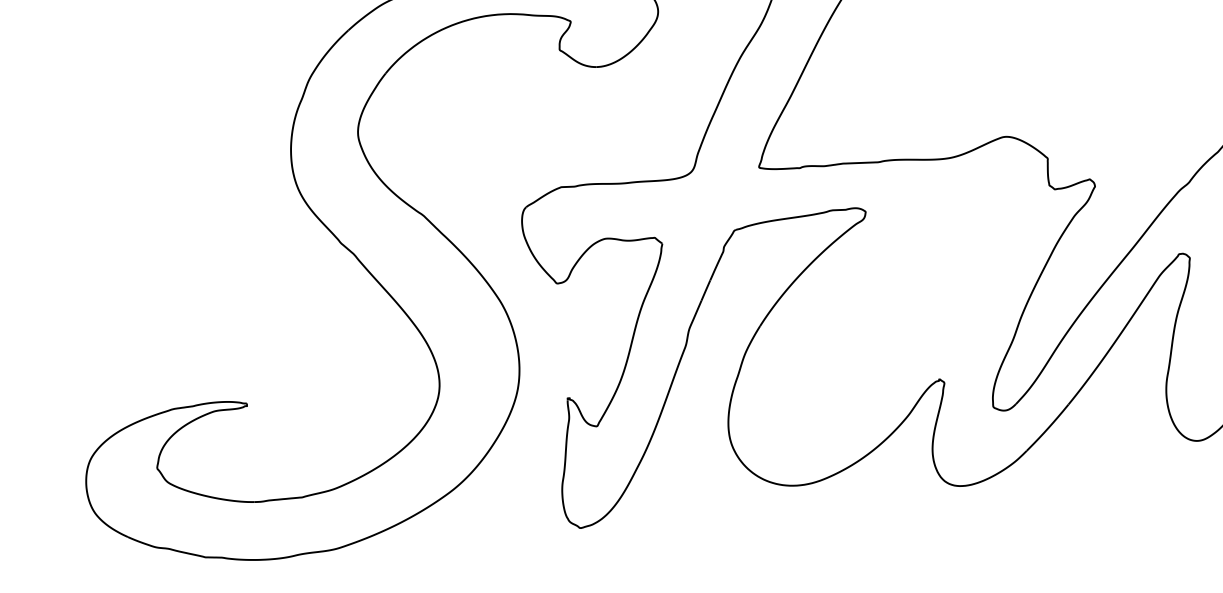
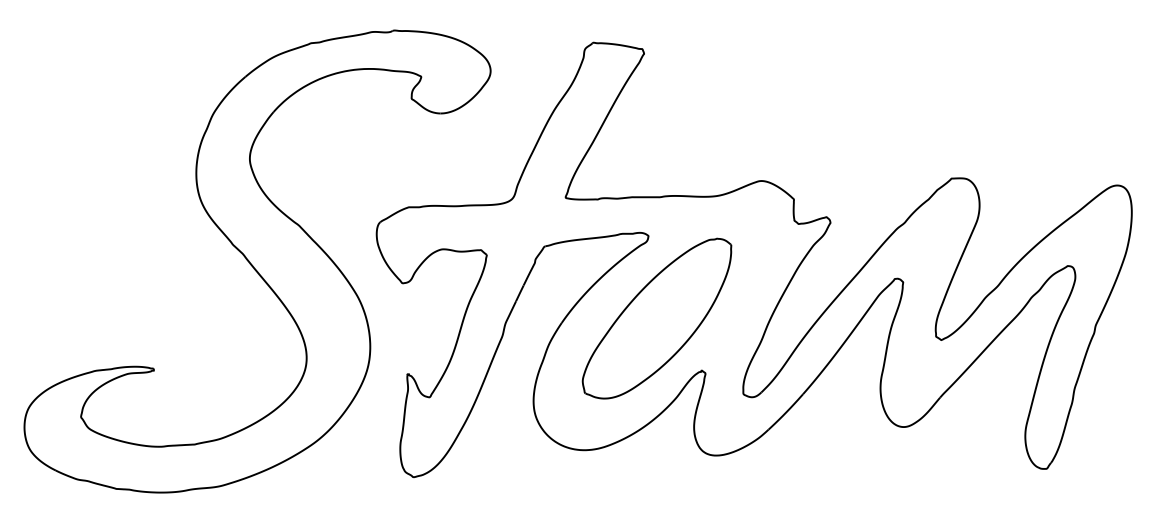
part: (879, 315) -> (656, 318), added

